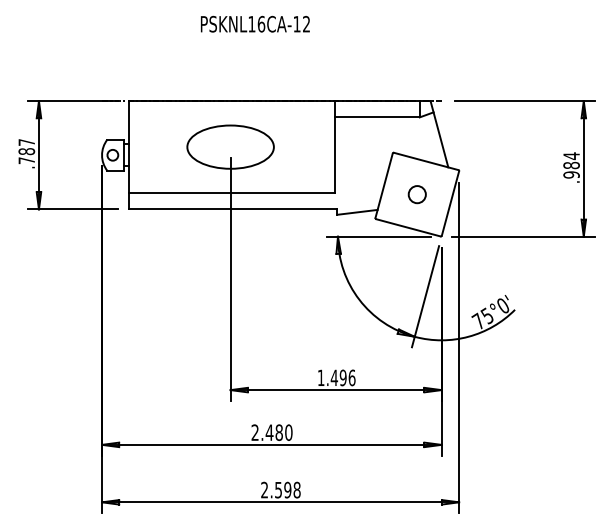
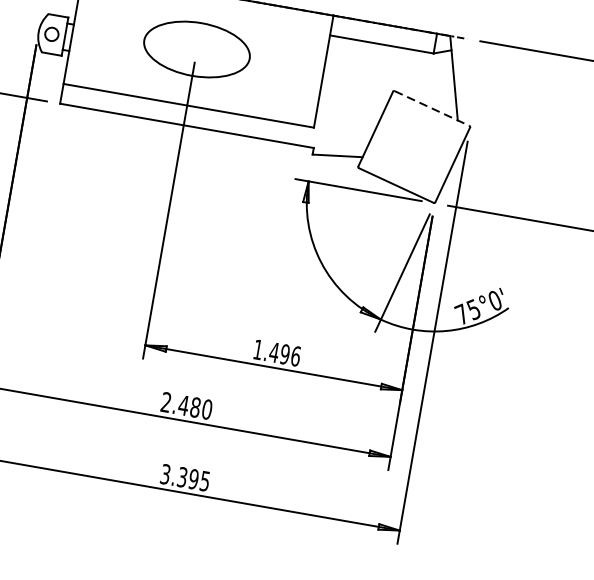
line: (426, 161) -> (432, 108), solid -> dashed
circle: (416, 194) -> (413, 146), removed
text: (280, 489) -> (184, 476), 2.598 -> 3.395

